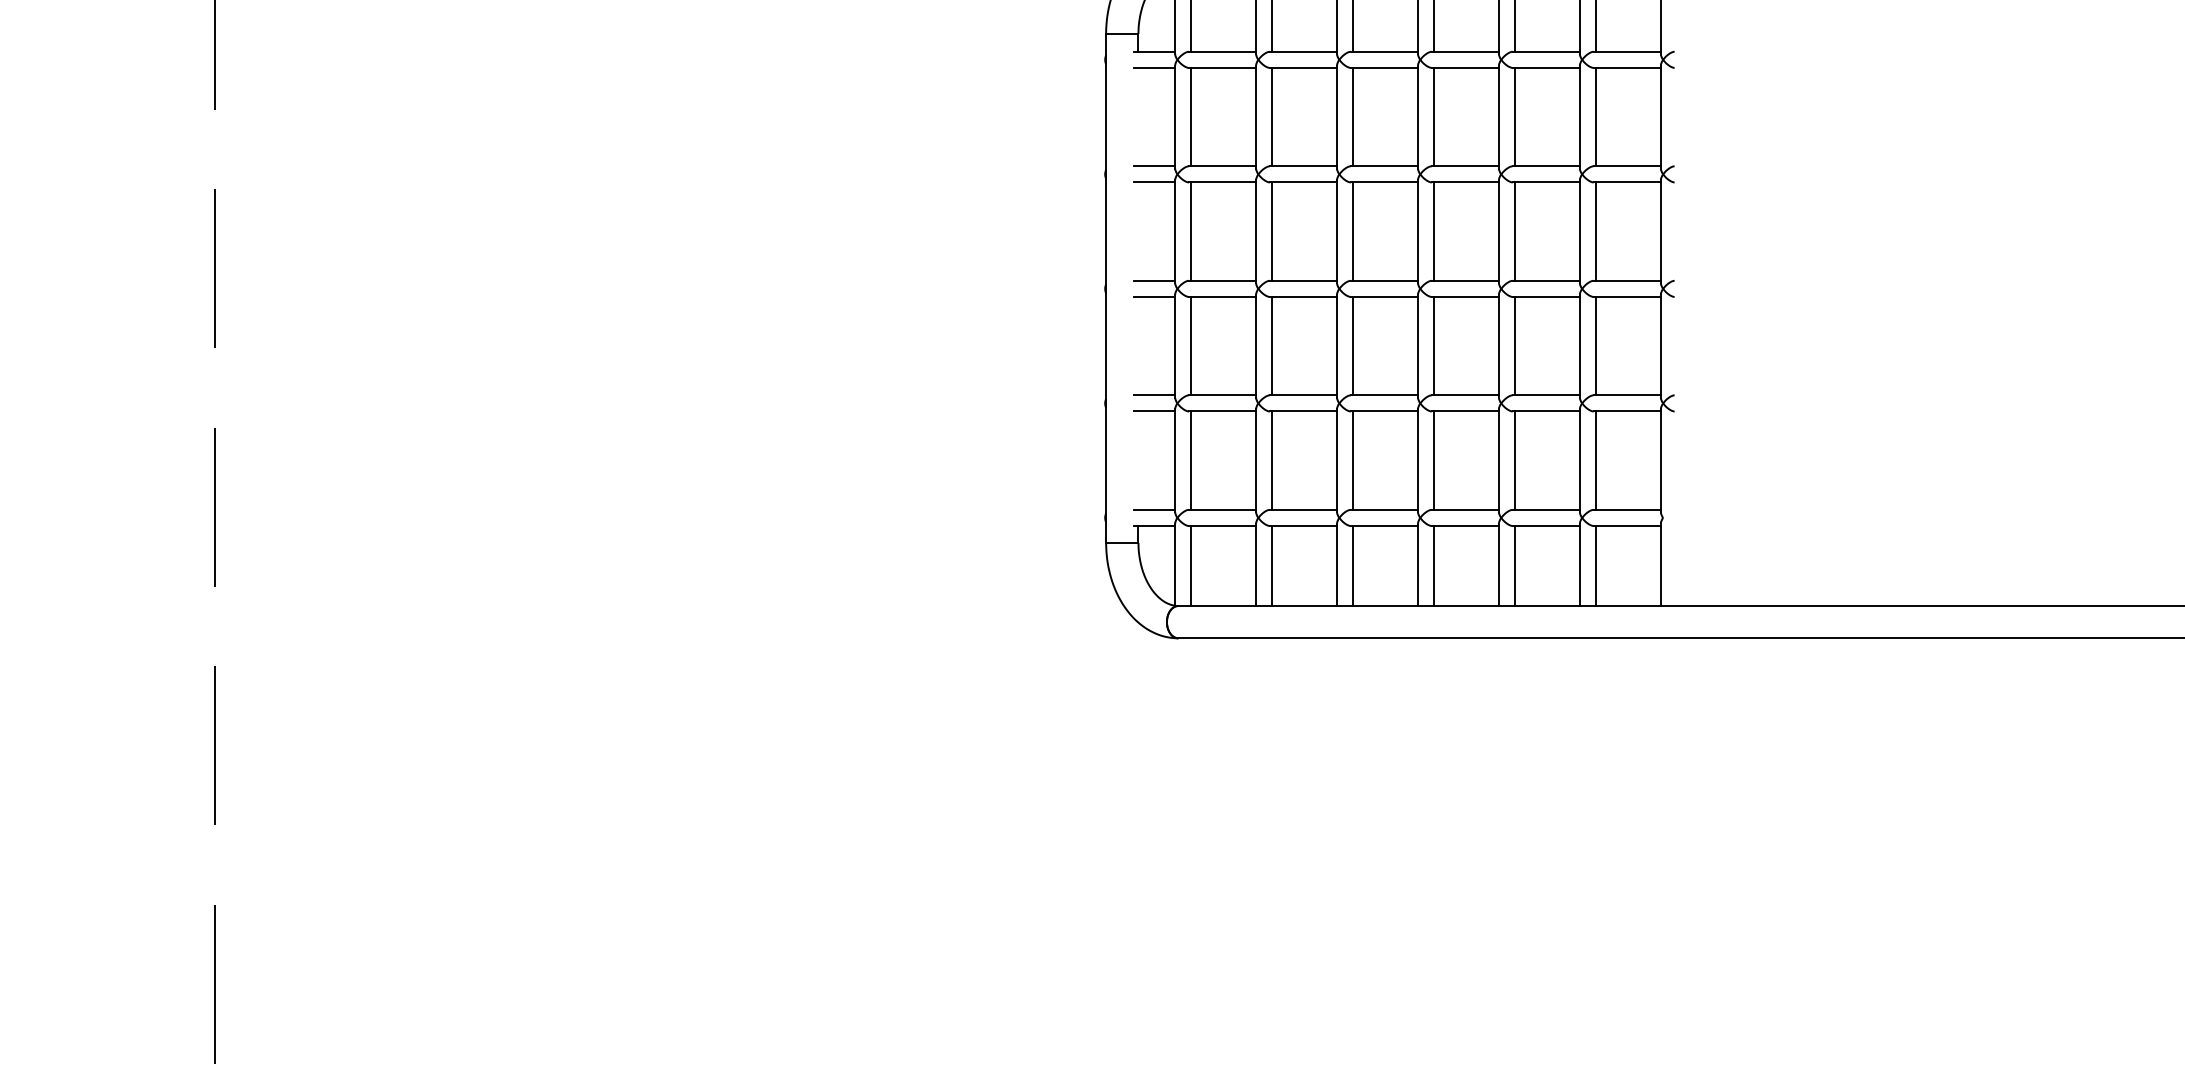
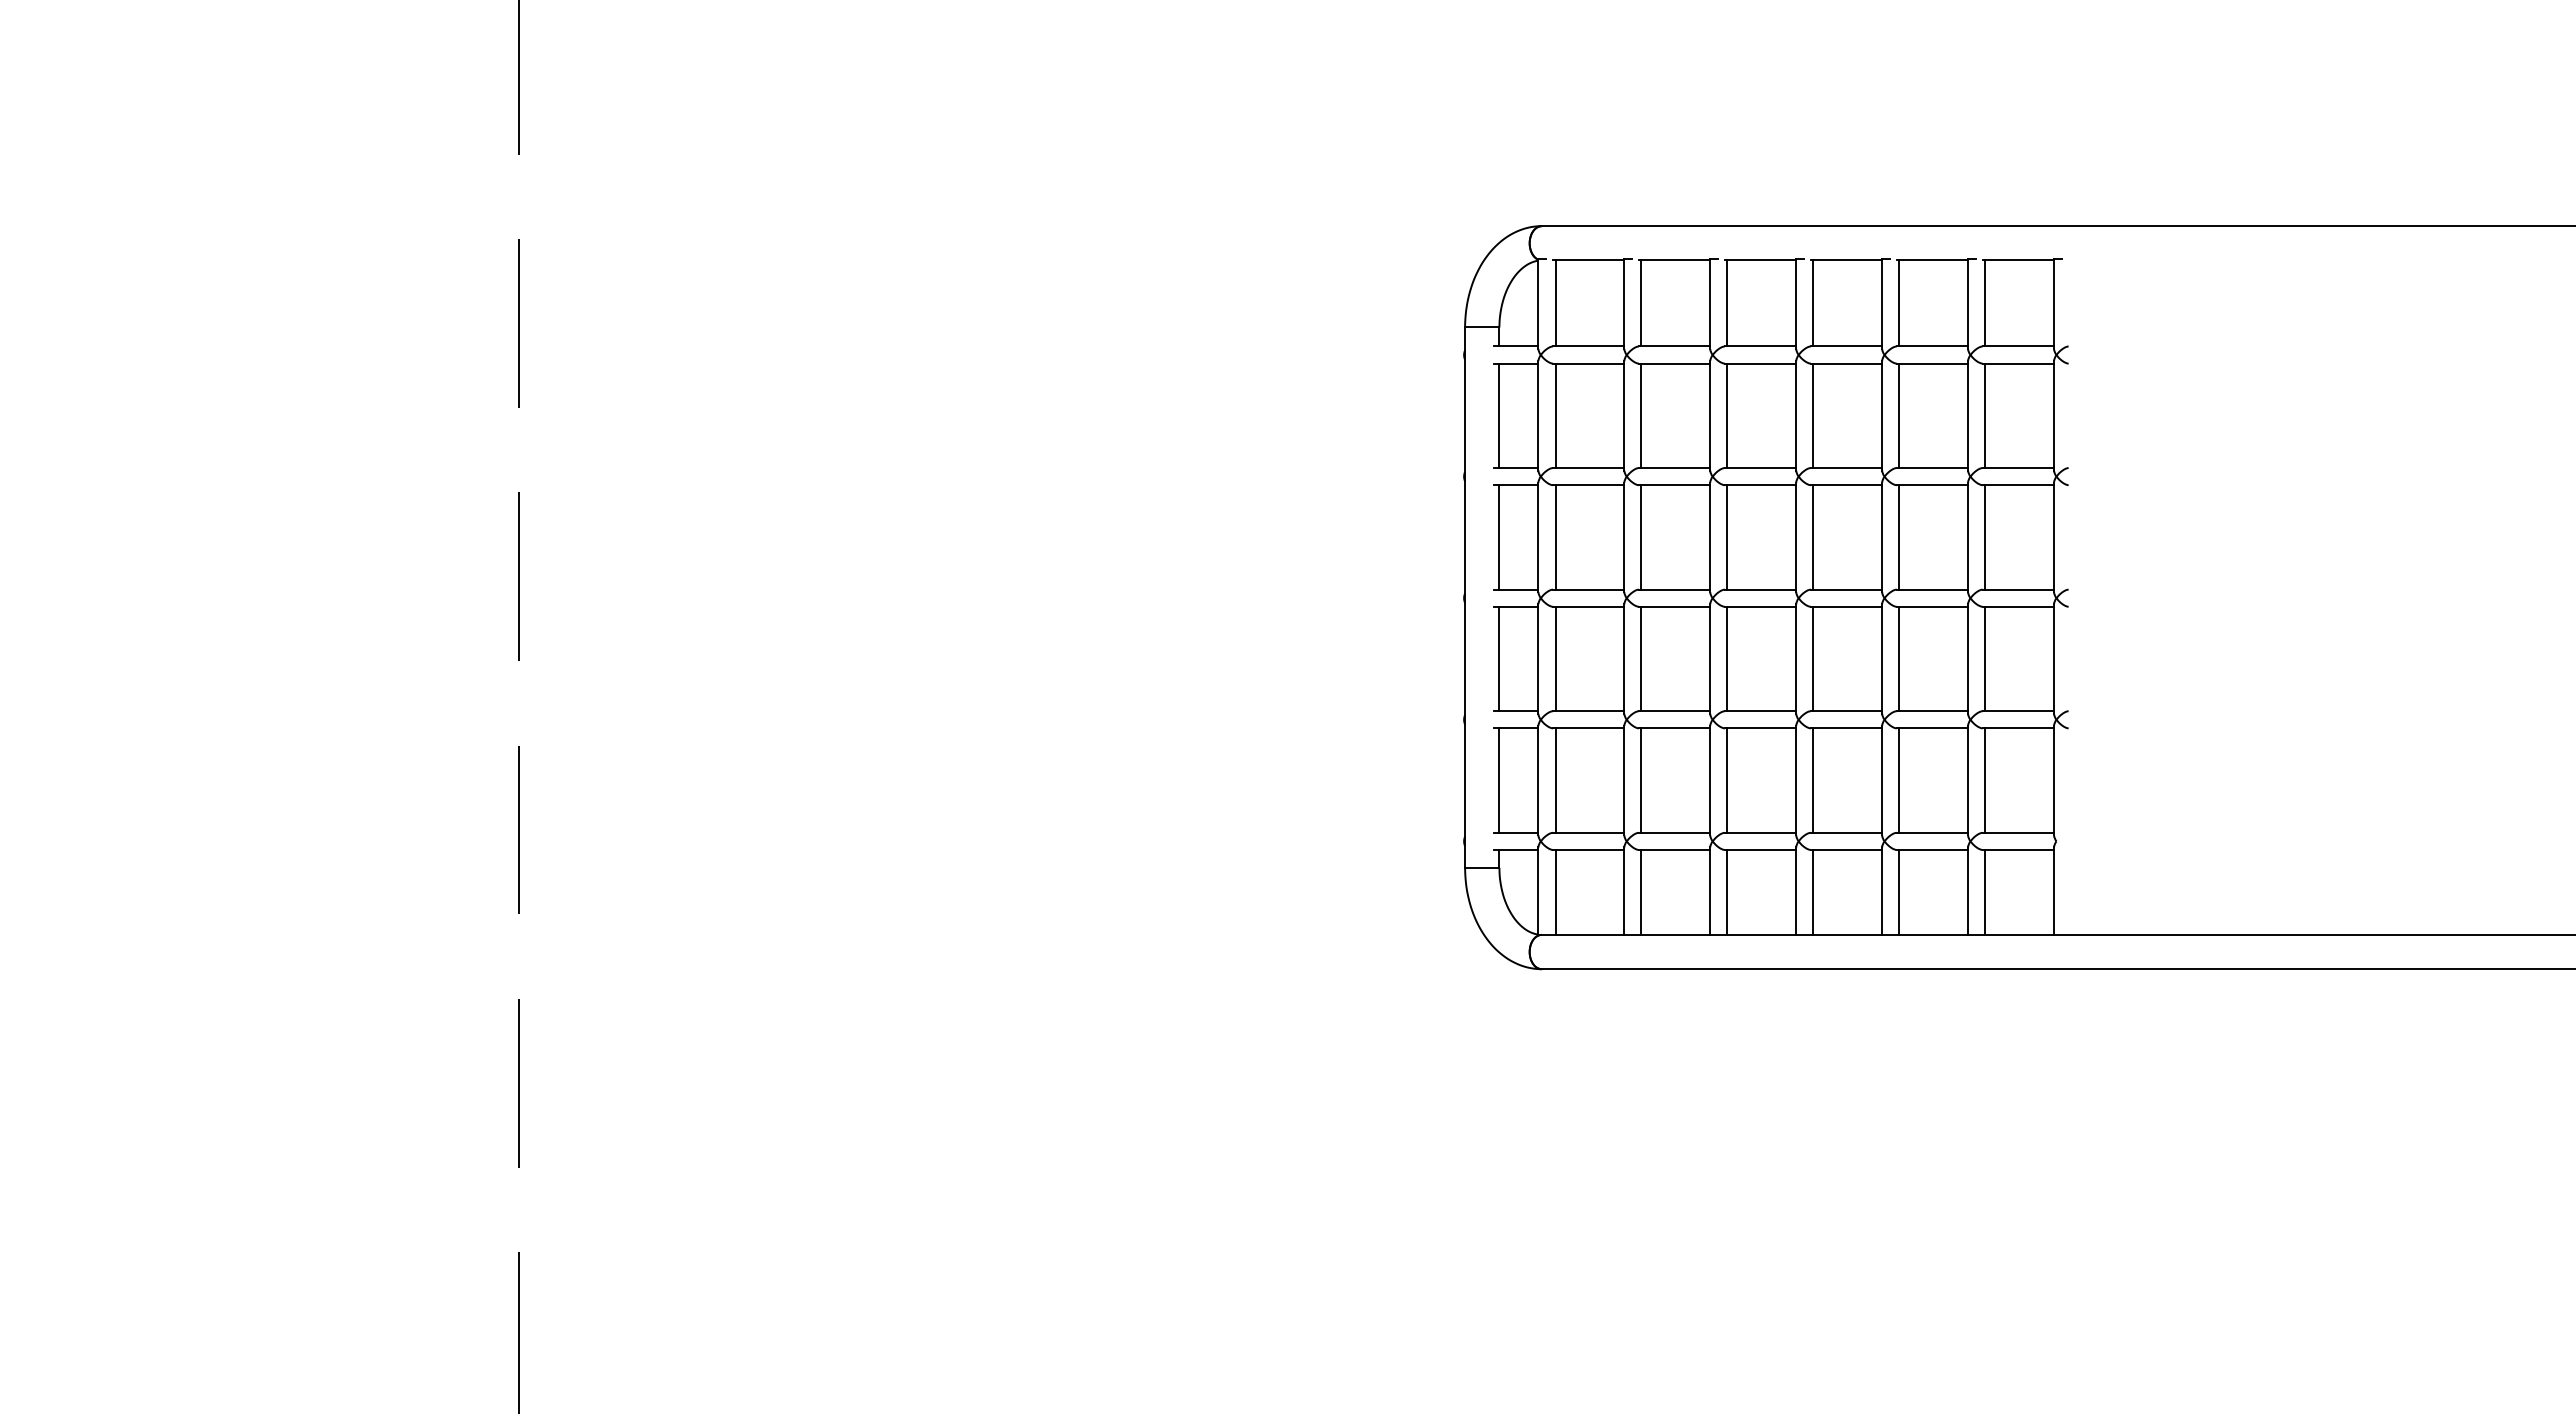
line: (1138, 116) -> (1499, 415), added
line: (1138, 231) -> (1499, 537), added
line: (1138, 345) -> (1499, 658), added
line: (1138, 460) -> (1499, 780), added

